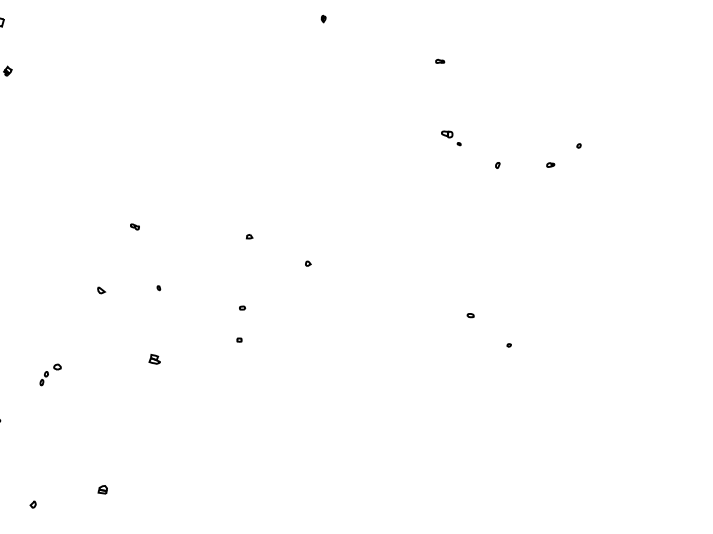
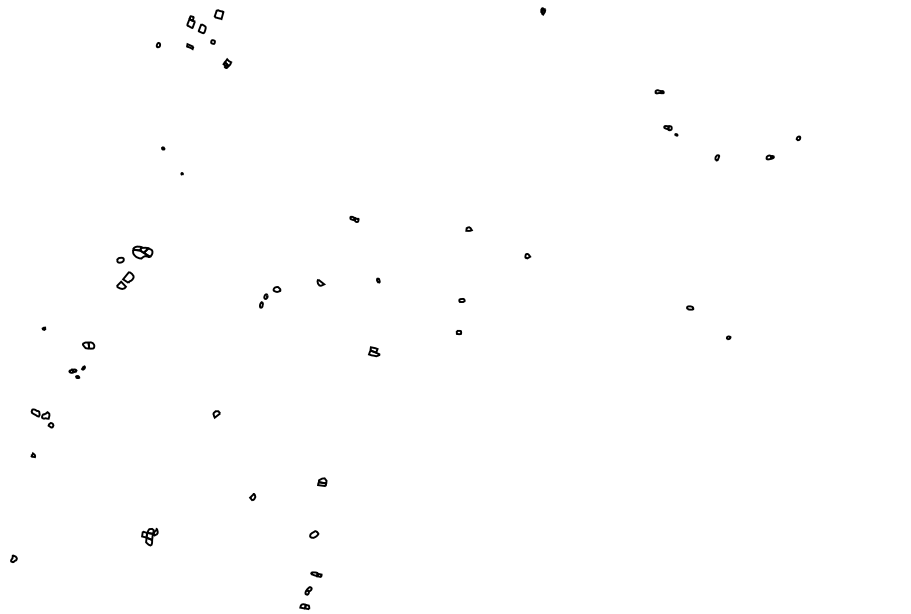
part: (440, 61) -> (659, 91), moved
part: (451, 138) -> (670, 130), size x0.7
part: (51, 375) -> (270, 297), moved

